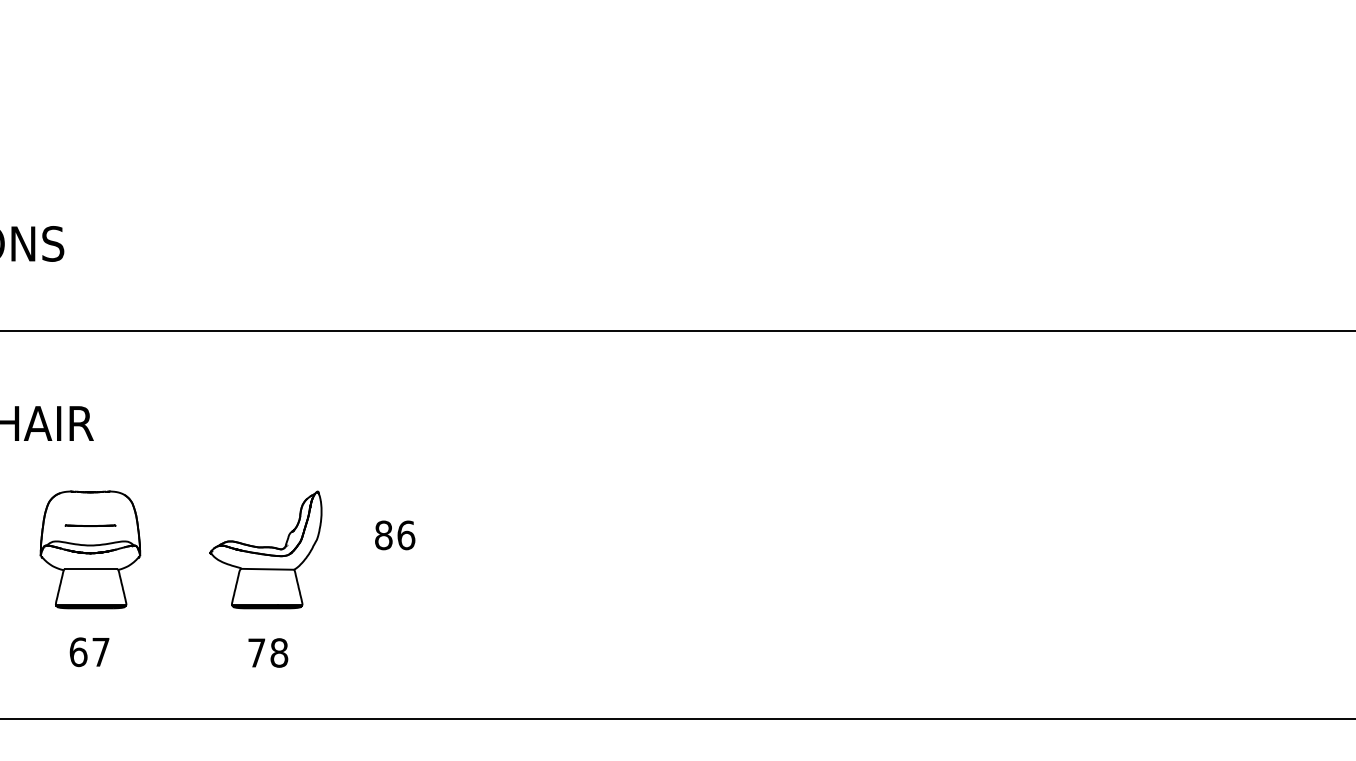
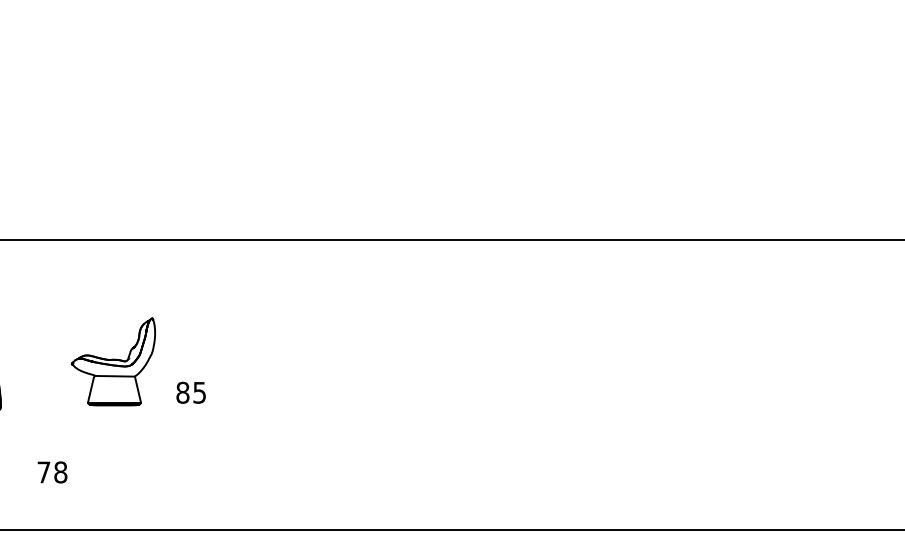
text: (406, 535) -> (199, 392), 86 -> 85
part: (265, 549) -> (113, 361), moved
text: (268, 652) -> (52, 472), moved

